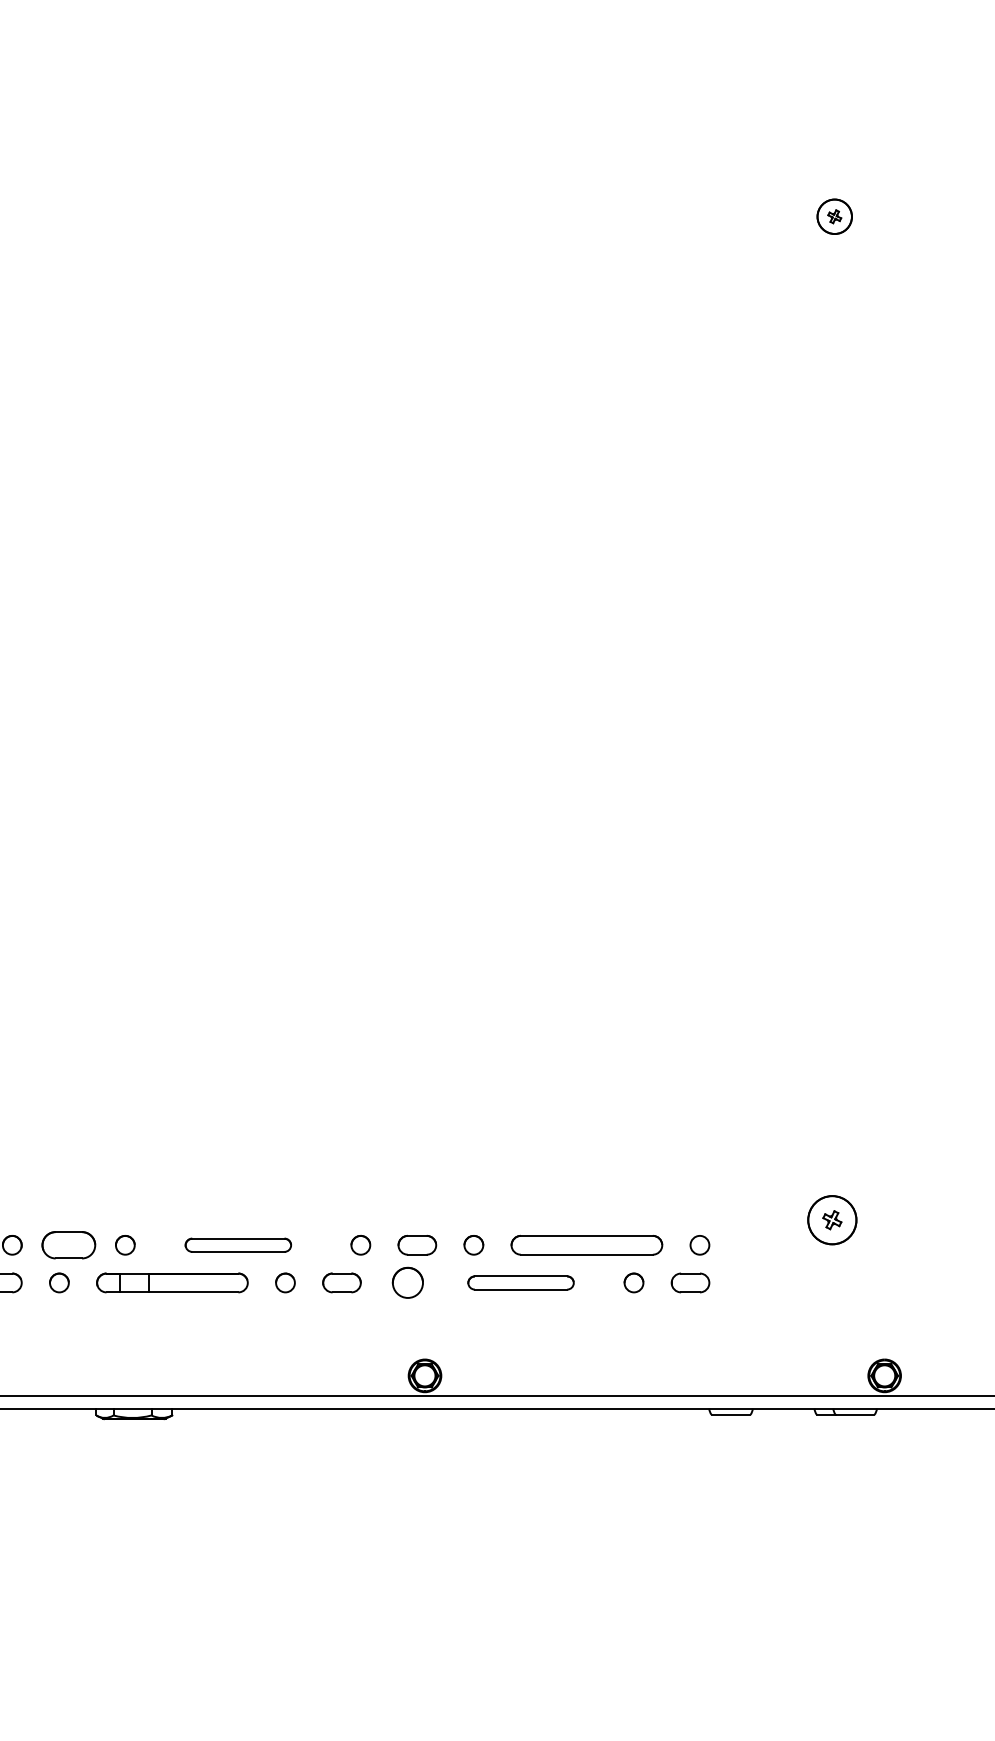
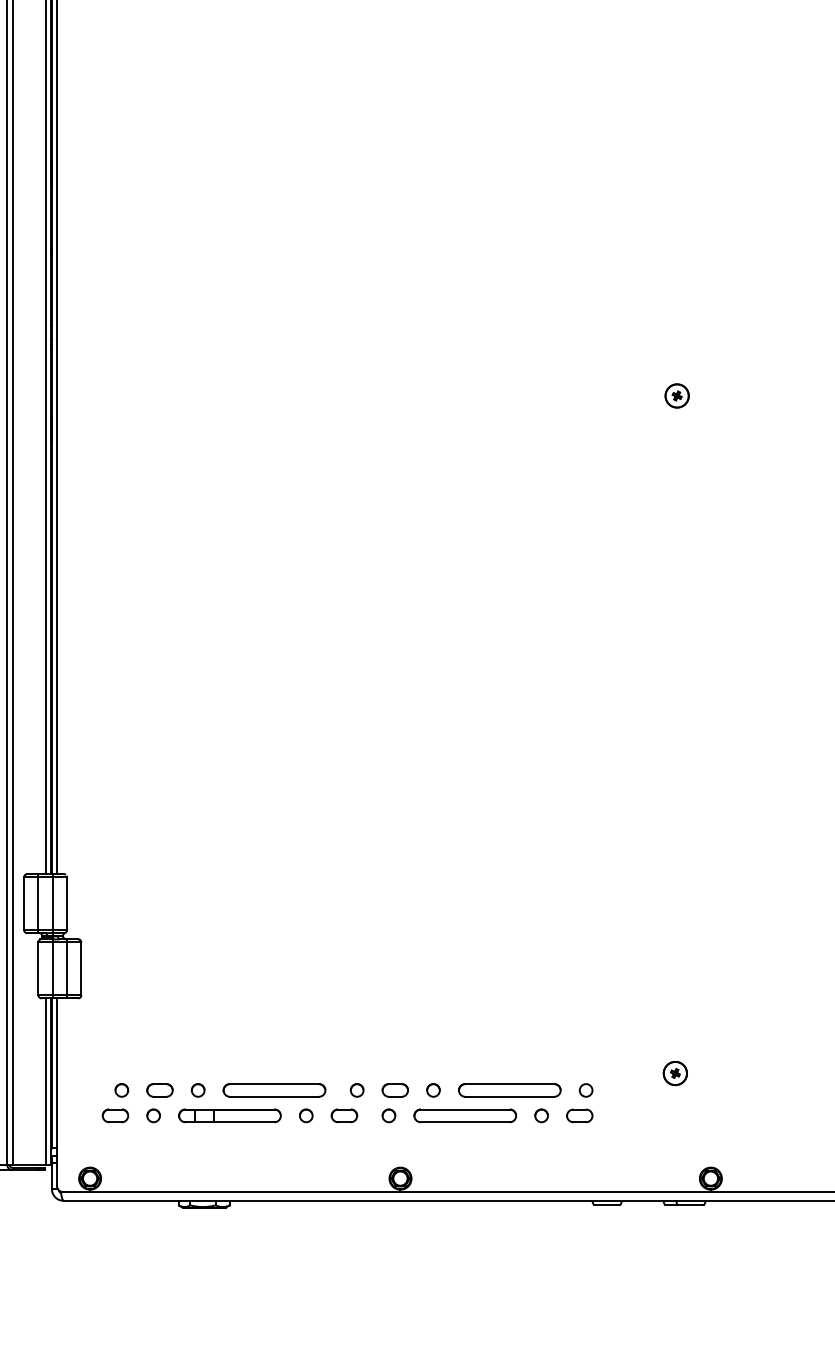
part: (830, 1220) -> (674, 1073), size x0.71
part: (68, 1245) -> (159, 1090), size x0.71
part: (238, 1245) -> (274, 1090), size x1.43
part: (407, 1282) -> (388, 1115), size x0.62
part: (521, 1282) -> (465, 1115), size x1.43

